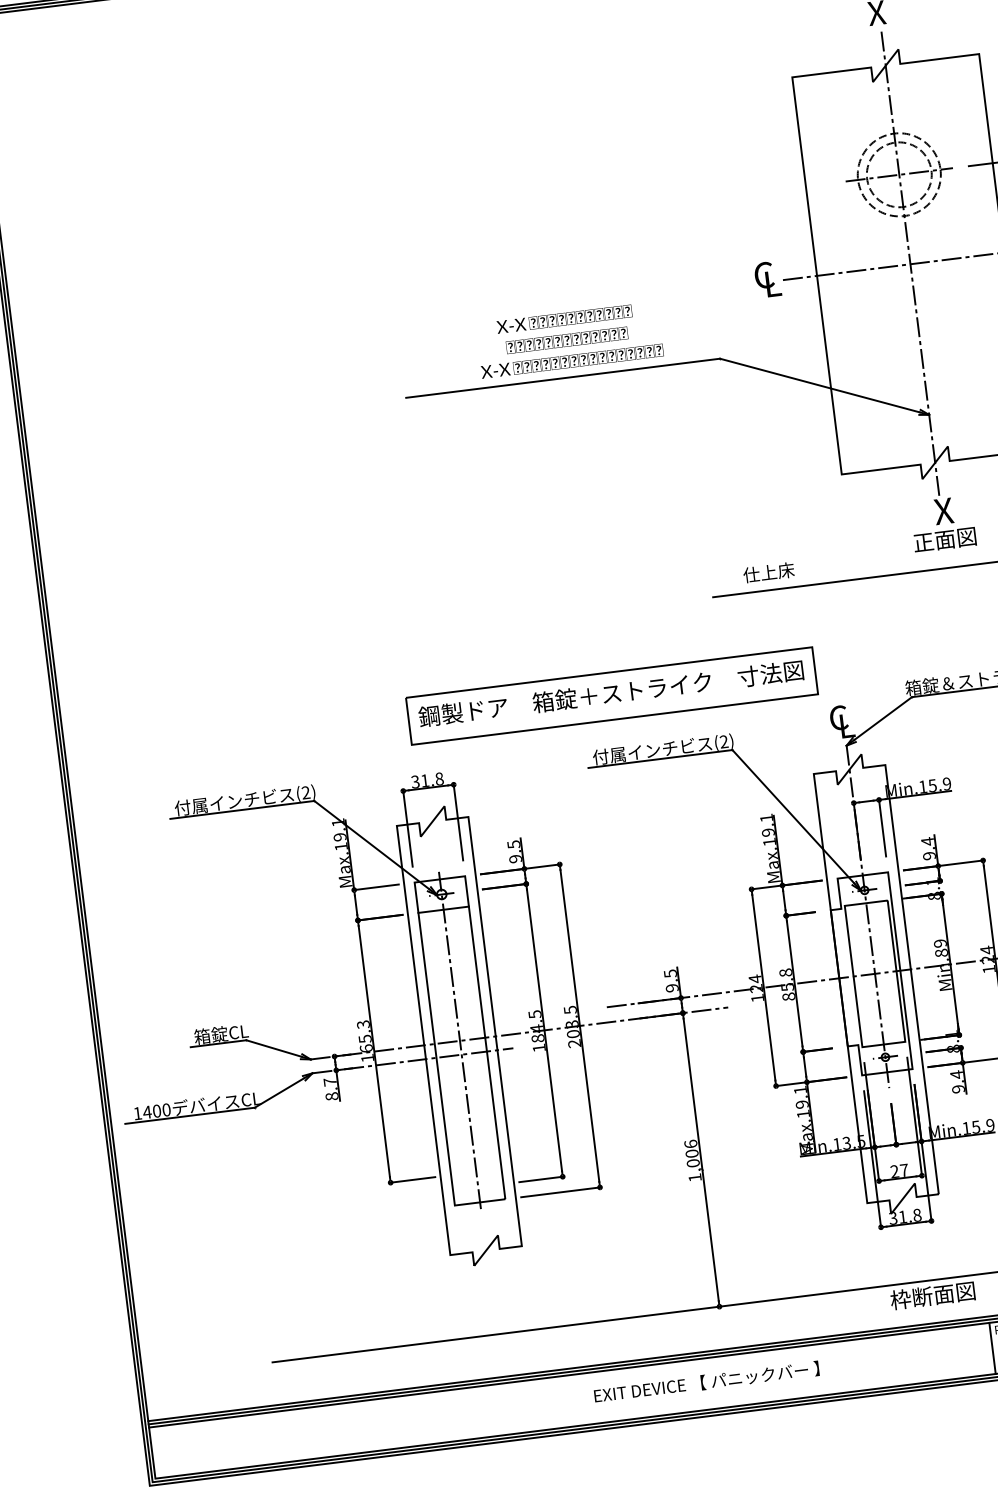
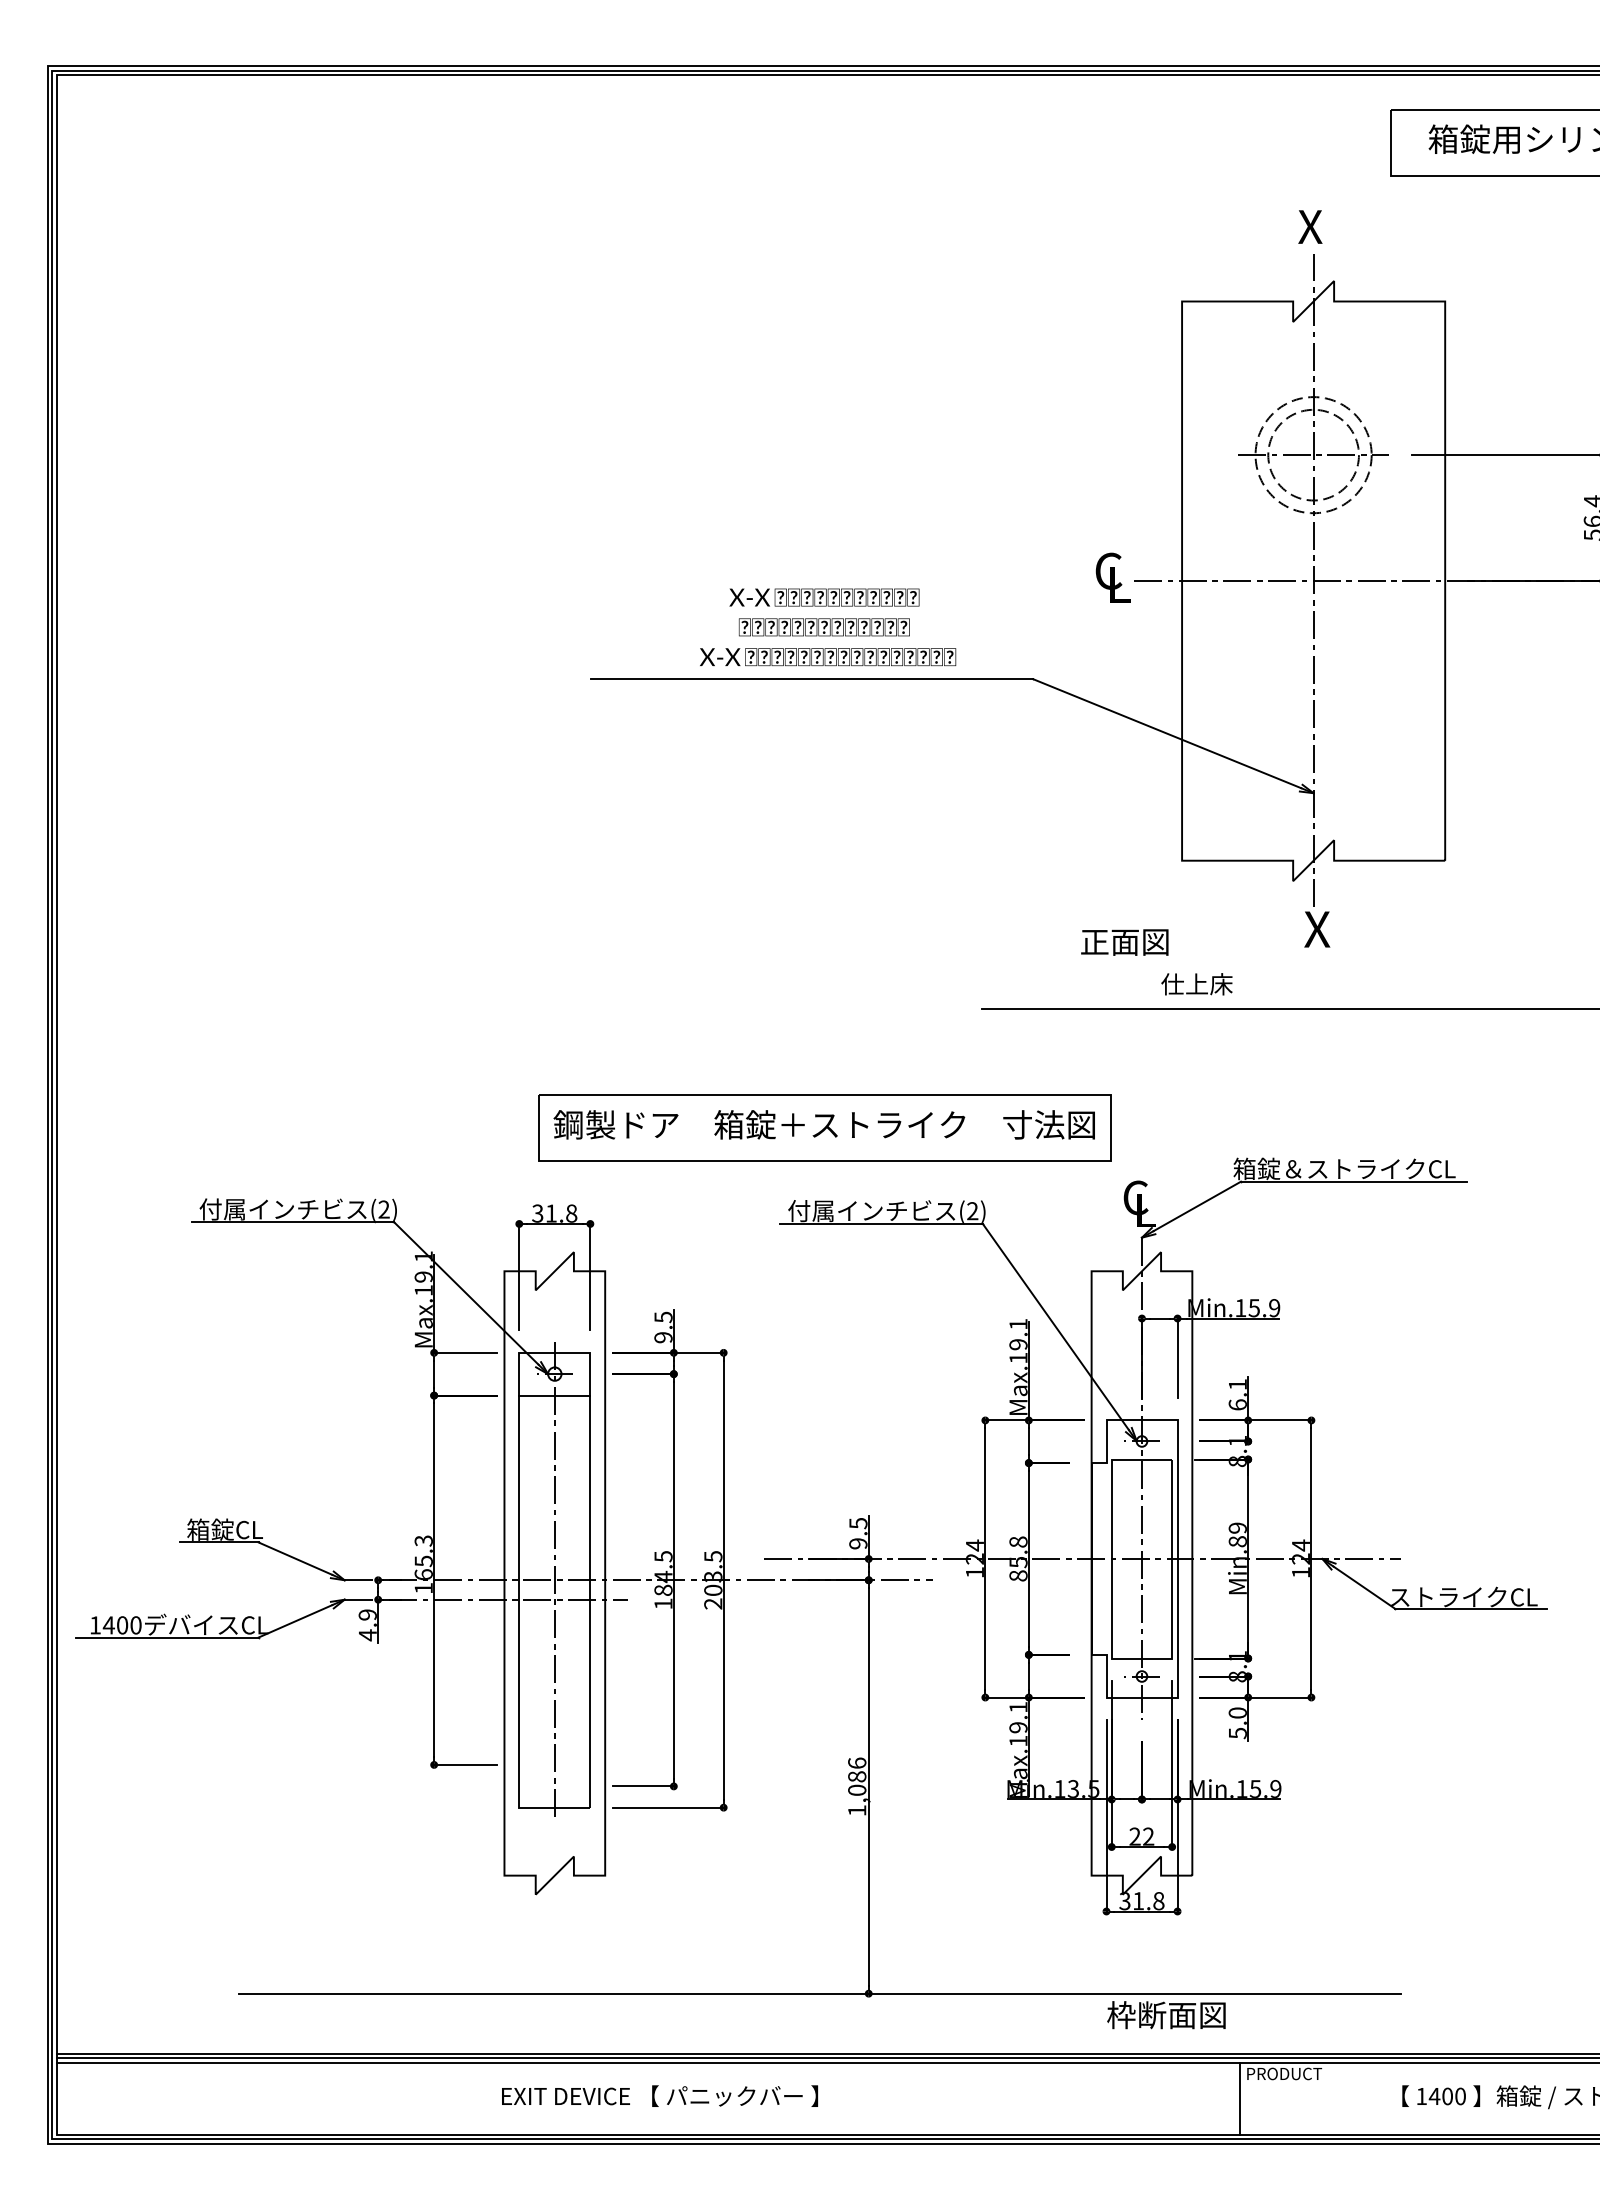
text: (944, 540) -> (1124, 942), moved
text: (768, 572) -> (1196, 984), moved
text: (928, 848) -> (1237, 1394), 9.4 -> 6.1
text: (957, 1082) -> (1237, 1723), 9.4 -> 5.0
text: (330, 1089) -> (367, 1625), 8.7 -> 4.9
text: (692, 1153) -> (857, 1776), 1,006 -> 1,086
text: (904, 1170) -> (1148, 1836), 27 -> 22
text: (706, 1381) -> (659, 2095), moved

